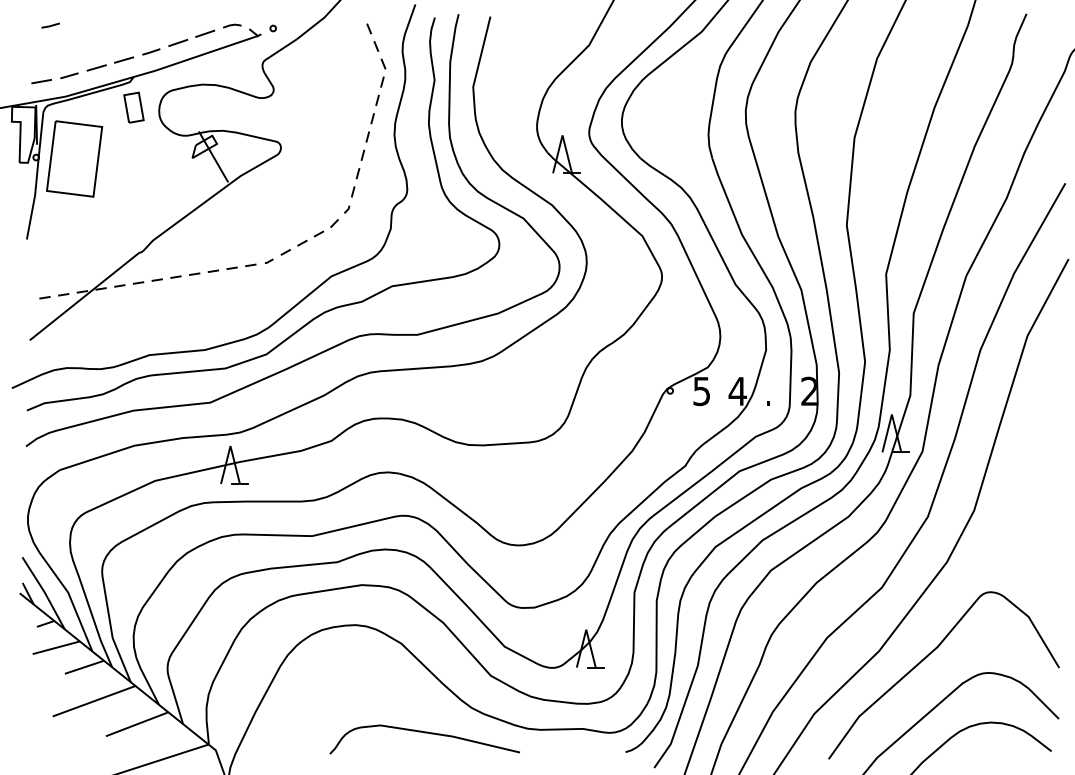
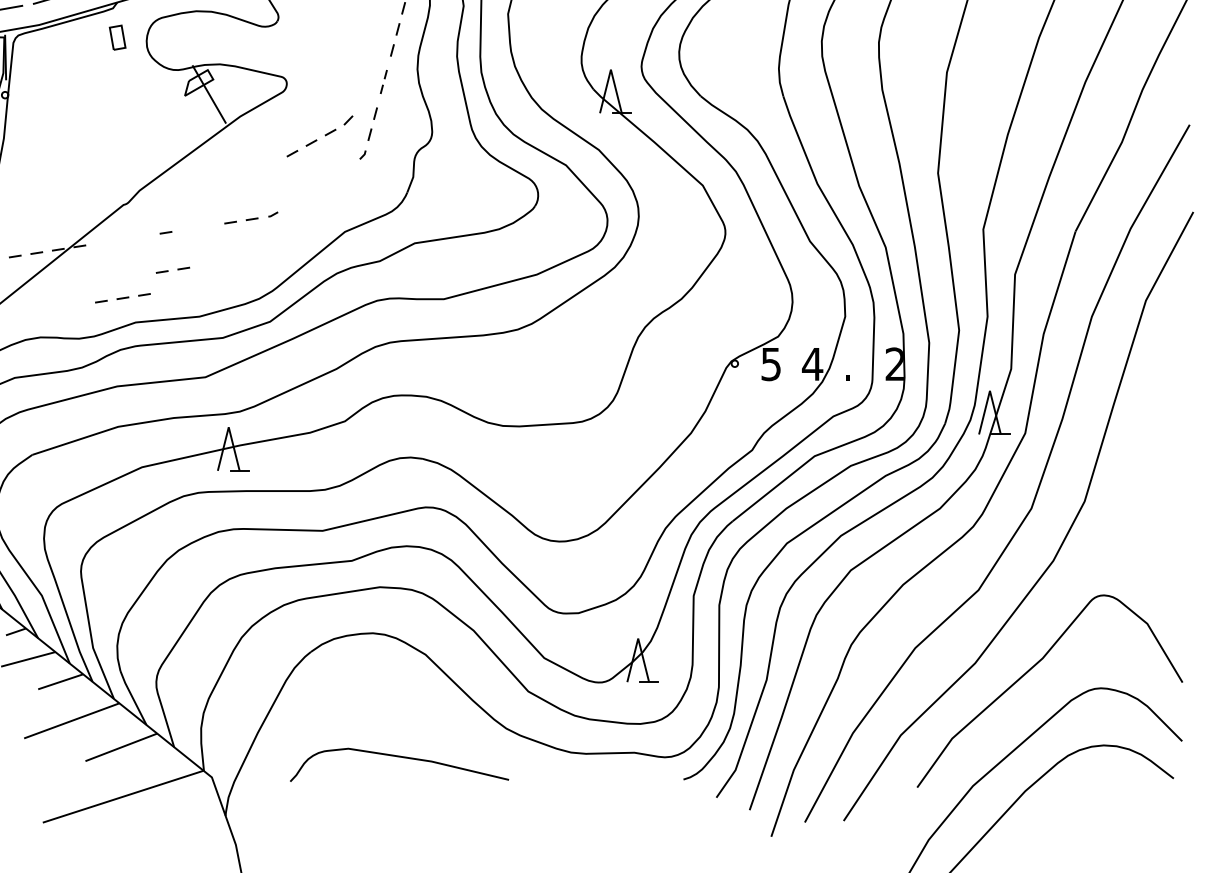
part: (133, 107) -> (117, 37), size x0.7
part: (364, 145) -> (382, 81), size x0.7
part: (74, 158) -> (49, 96), removed
part: (309, 237) -> (319, 136), moved
part: (203, 272) -> (172, 270), moved
part: (138, 282) -> (122, 297), moved
curve: (424, 733) -> (399, 758), moved

